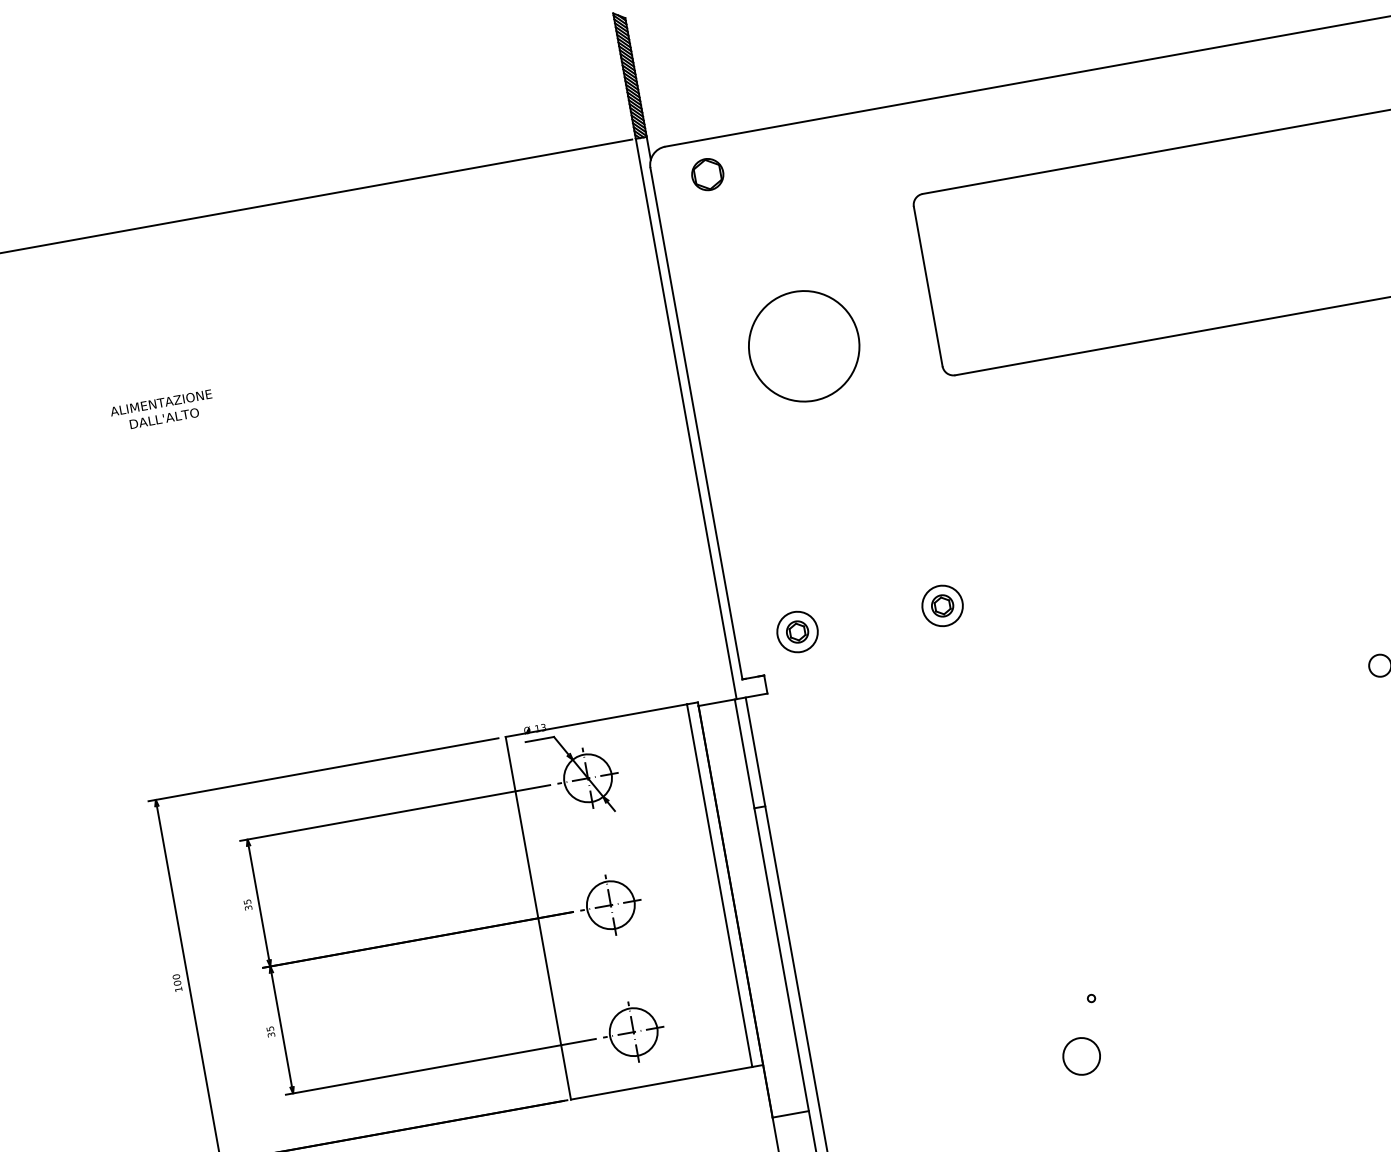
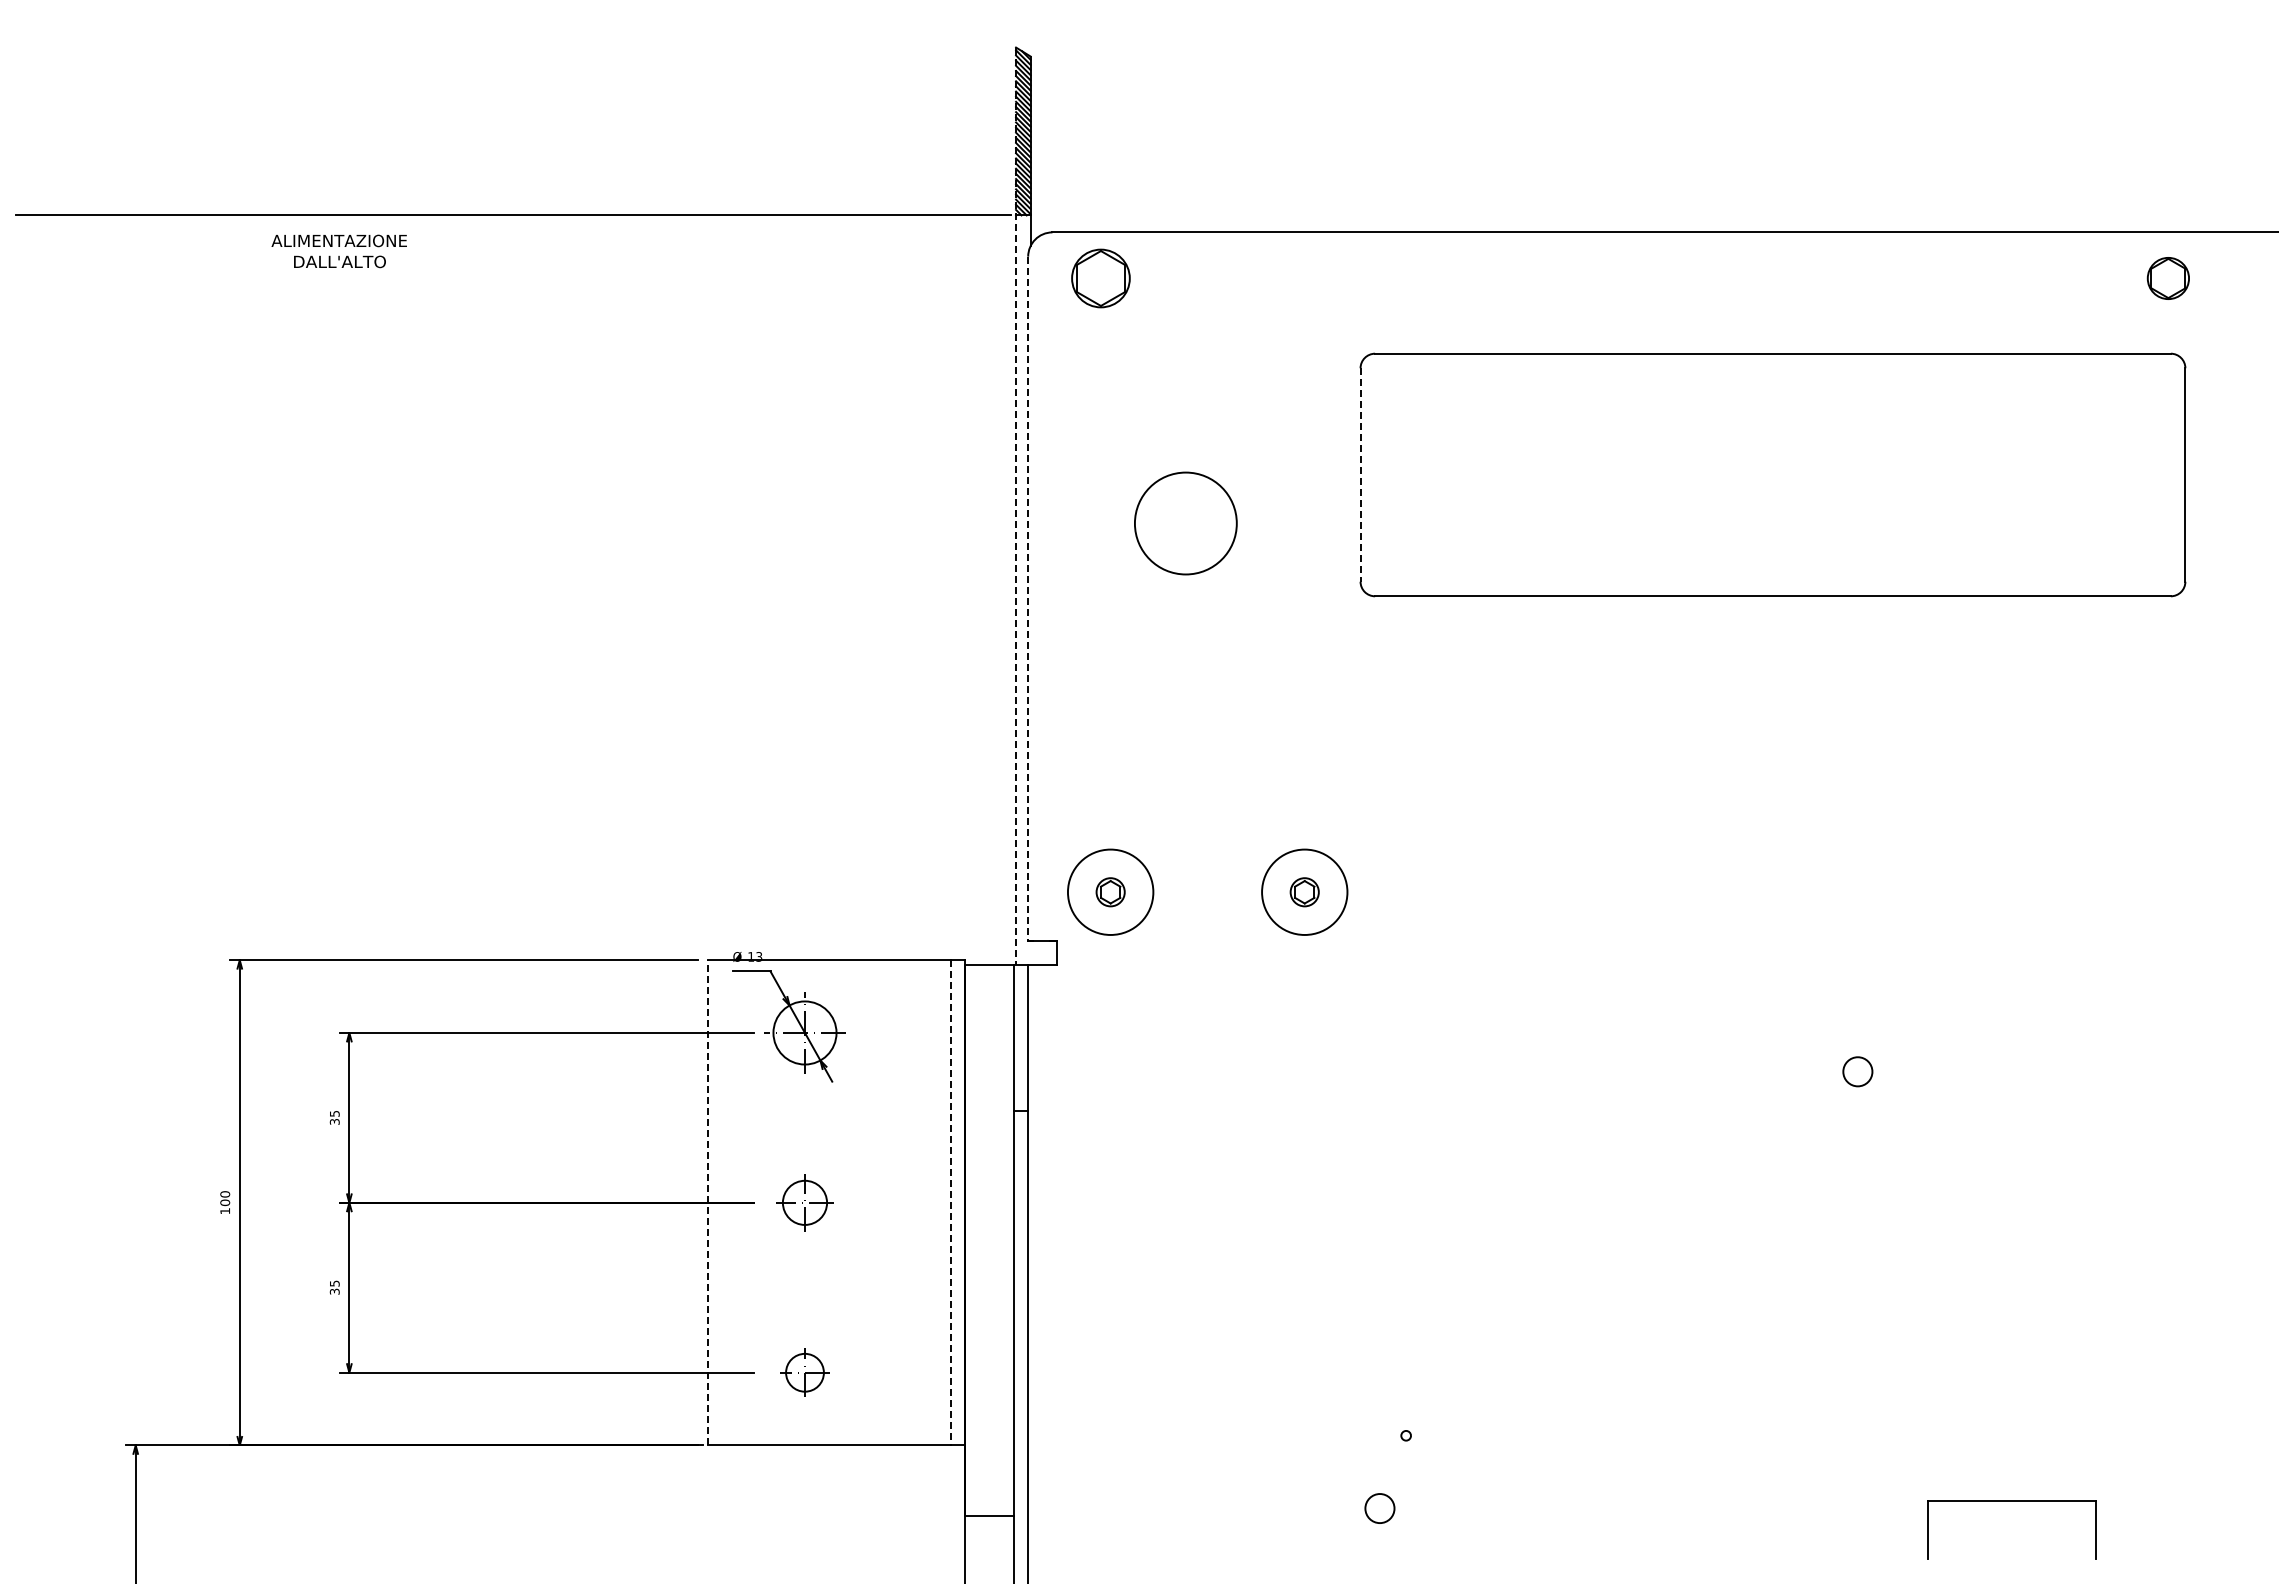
part: (707, 174) -> (1100, 278), size x1.4
line: (928, 286) -> (1360, 475), solid -> dashed
circle: (803, 346) -> (1185, 523), size x0.7
line: (675, 356) -> (1016, 506), solid -> dashed
text: (161, 410) -> (338, 251), moved
line: (696, 424) -> (1028, 599), solid -> dashed
circle: (942, 605) -> (1304, 891), size x1.6
circle: (797, 631) -> (1110, 891), size x1.6
line: (719, 885) -> (950, 1202), solid -> dashed
part: (610, 905) -> (804, 1202), size x0.7
line: (537, 918) -> (707, 1202), solid -> dashed
part: (633, 1032) -> (804, 1372), size x0.6
circle: (1081, 1056) -> (1379, 1508), size x0.6

